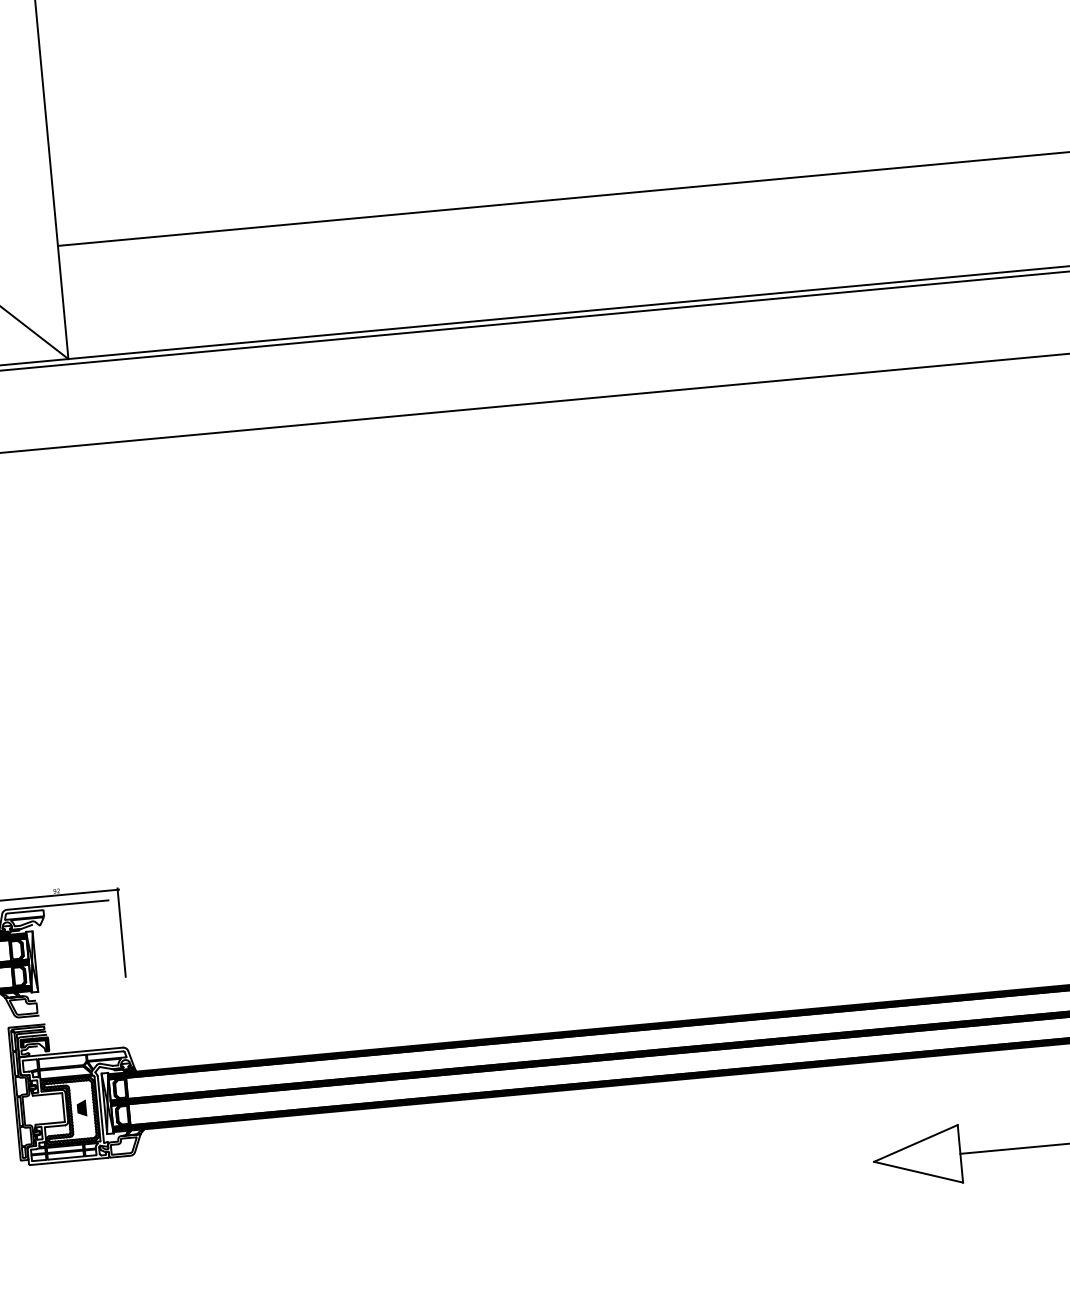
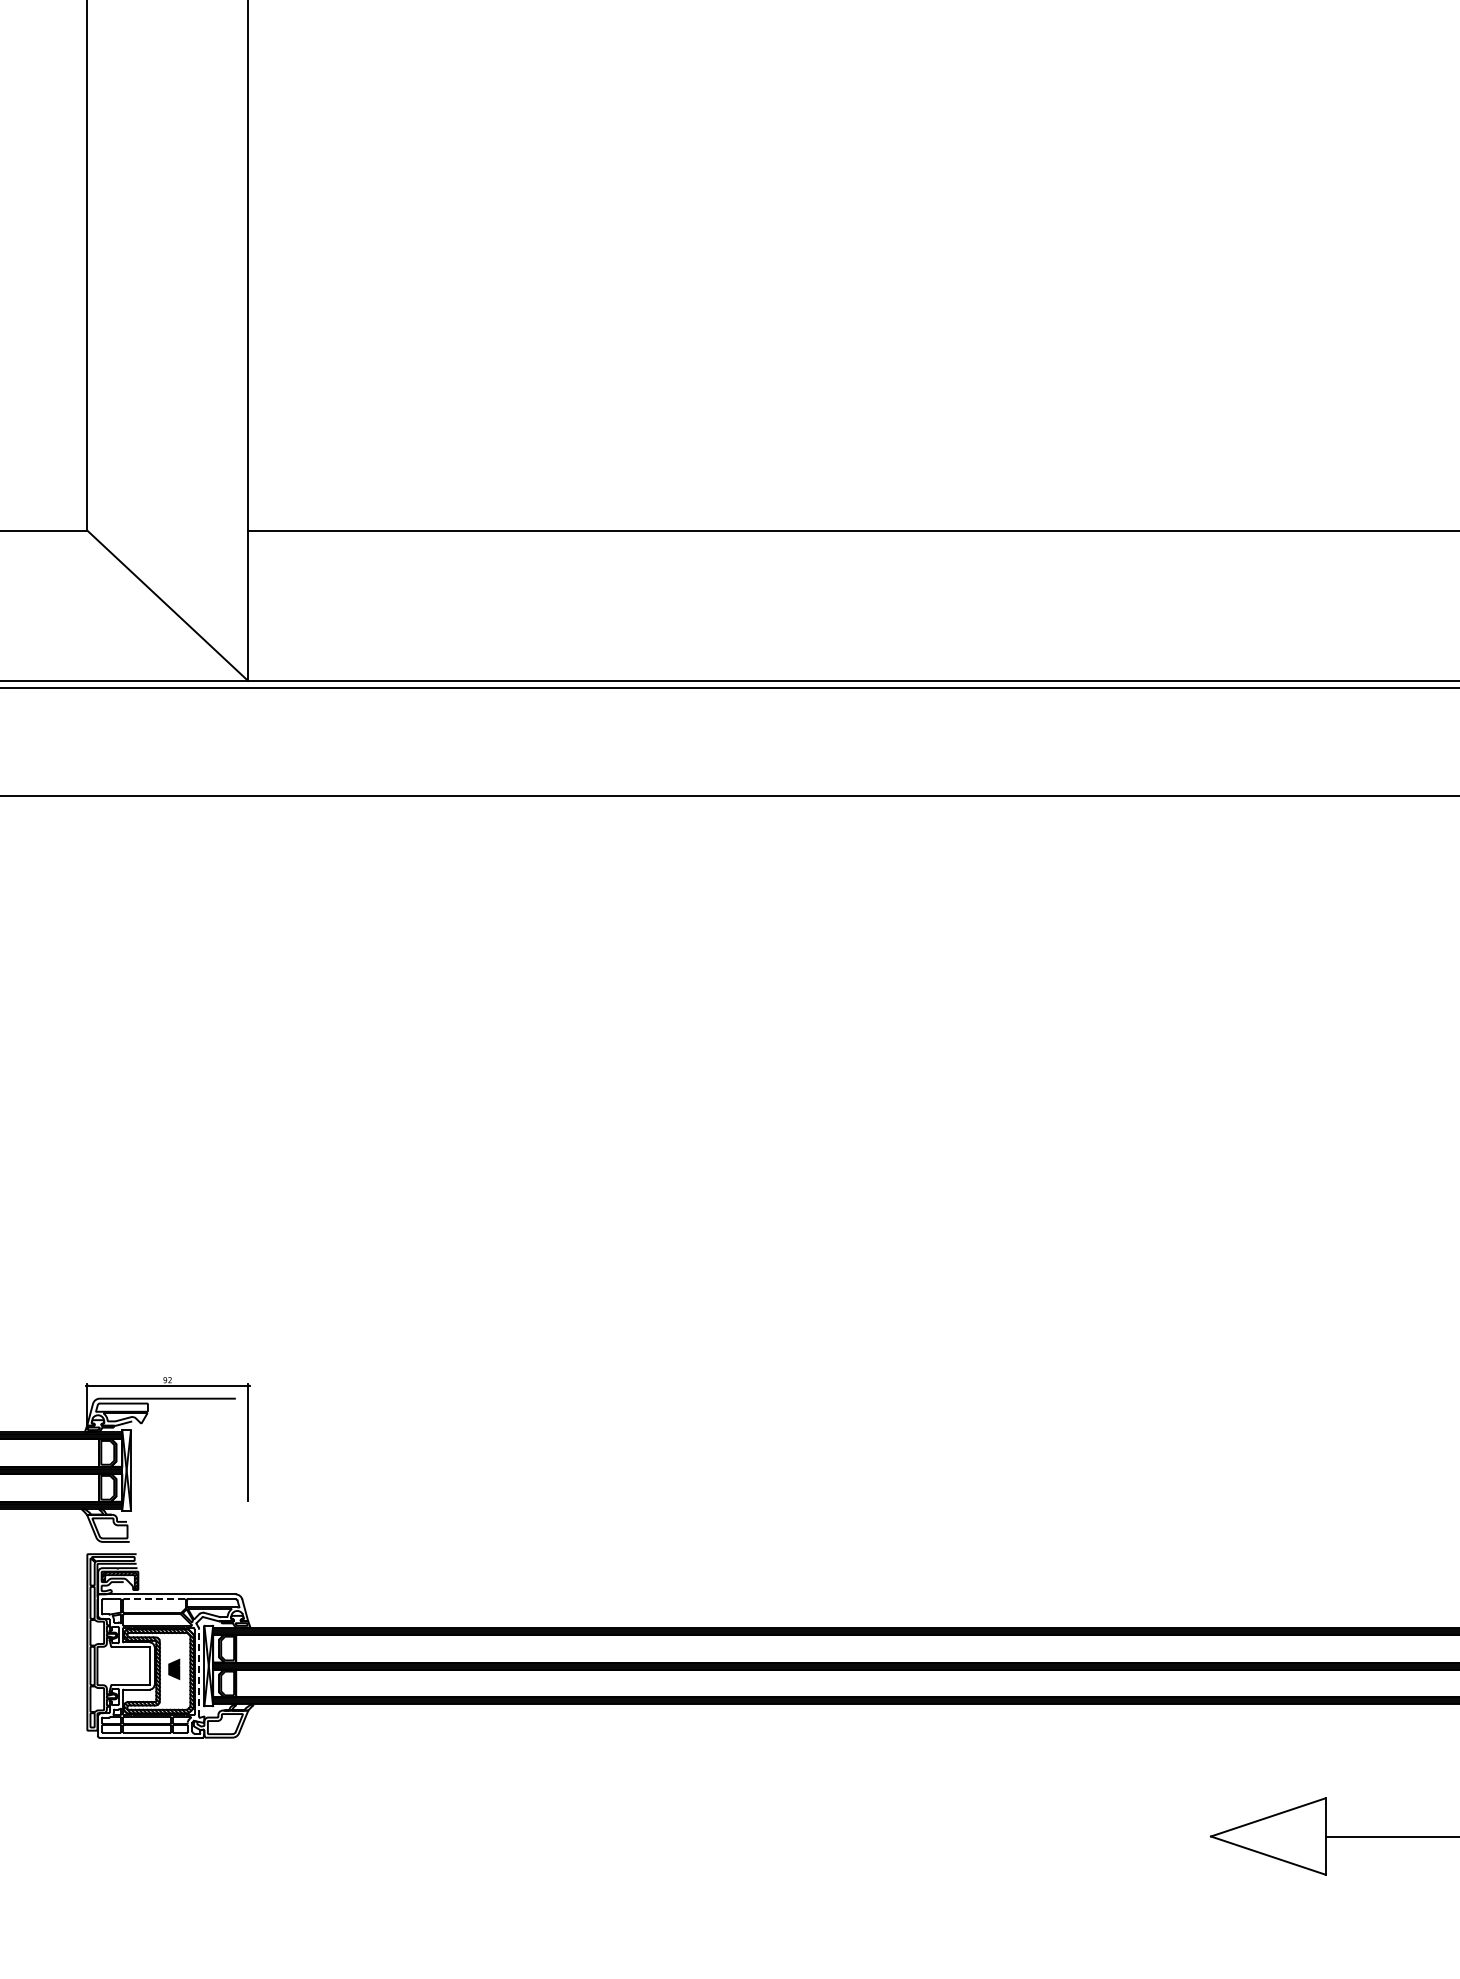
line: (62, 1057) -> (154, 1599), solid -> dashed
line: (101, 1109) -> (199, 1673), solid -> dashed

